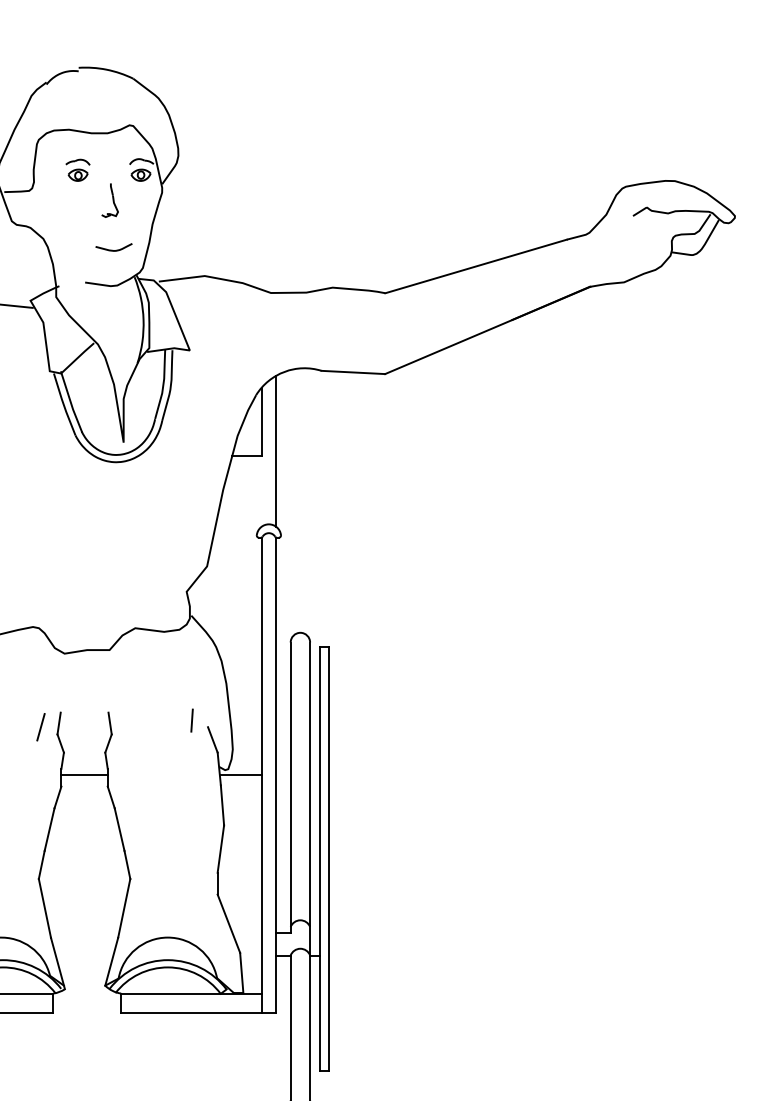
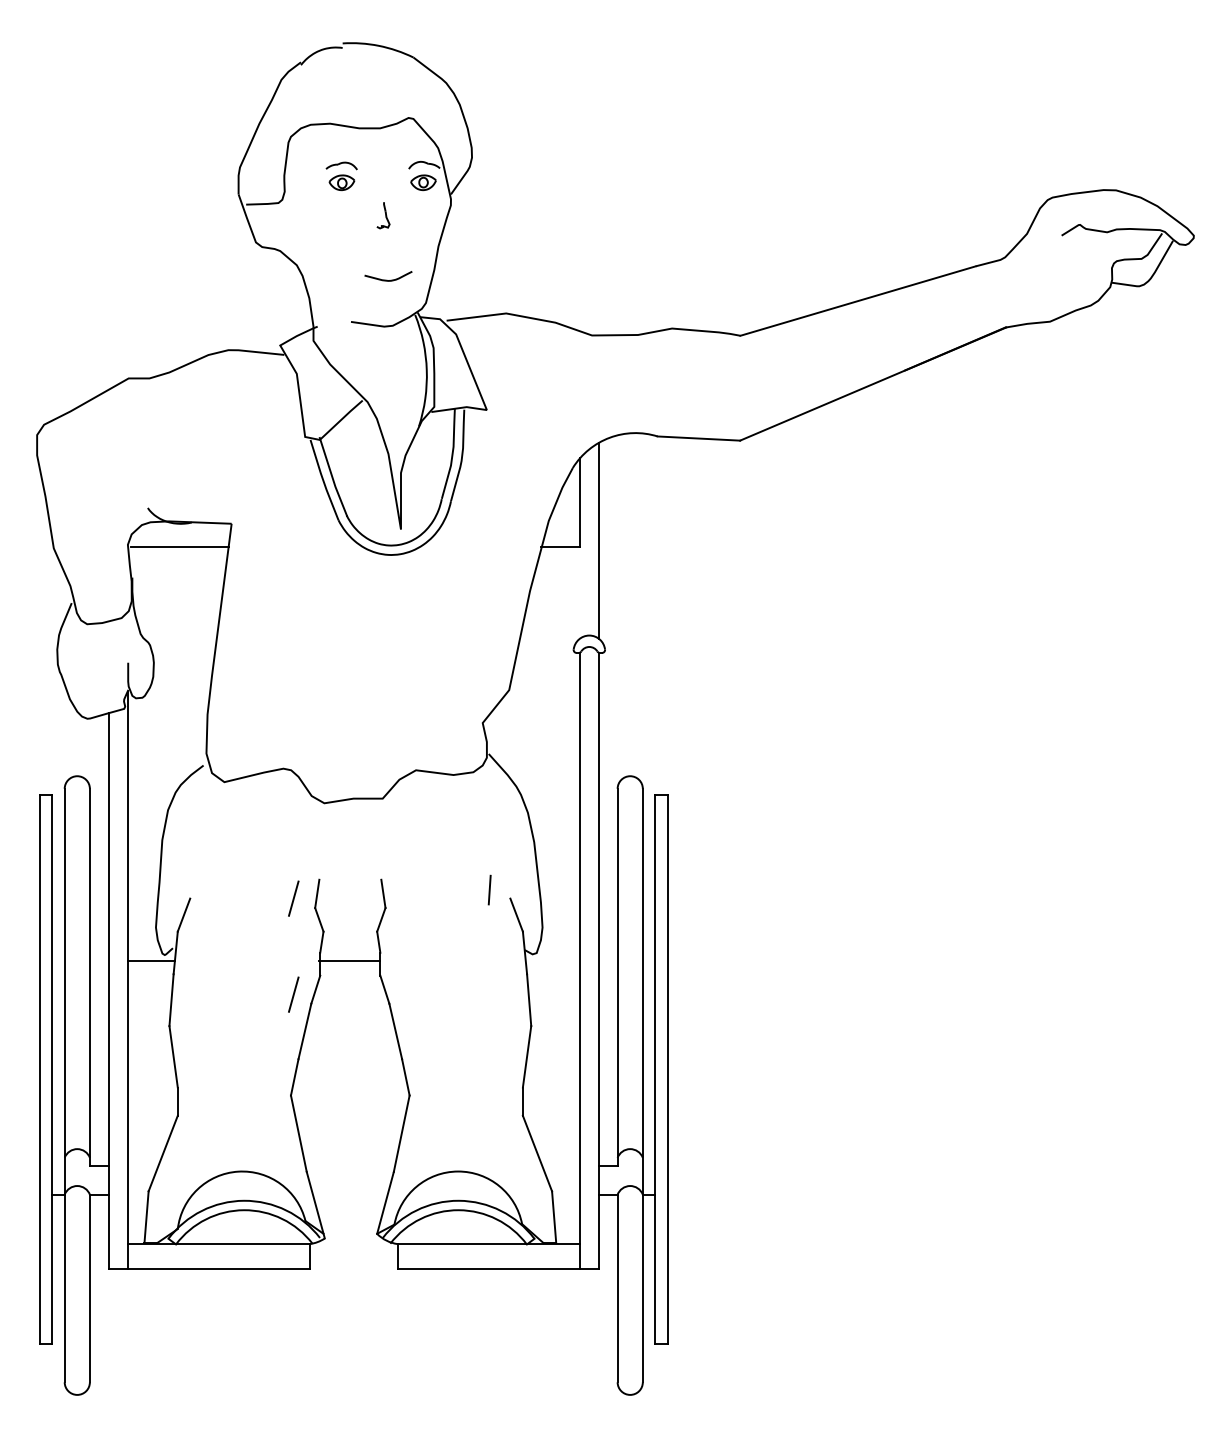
part: (110, 200) -> (383, 215), size x0.6
line: (240, 774) -> (552, 960), removed
line: (40, 801) -> (293, 994), added

